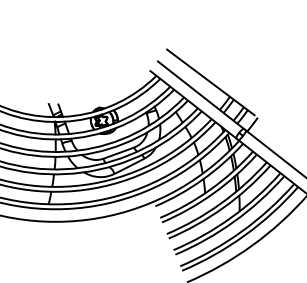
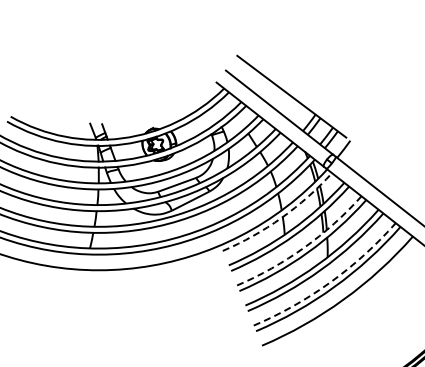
arc: (202, 179) -> (281, 217), solid -> dashed
arc: (221, 203) -> (304, 247), solid -> dashed
arc: (241, 231) -> (330, 282), solid -> dashed

